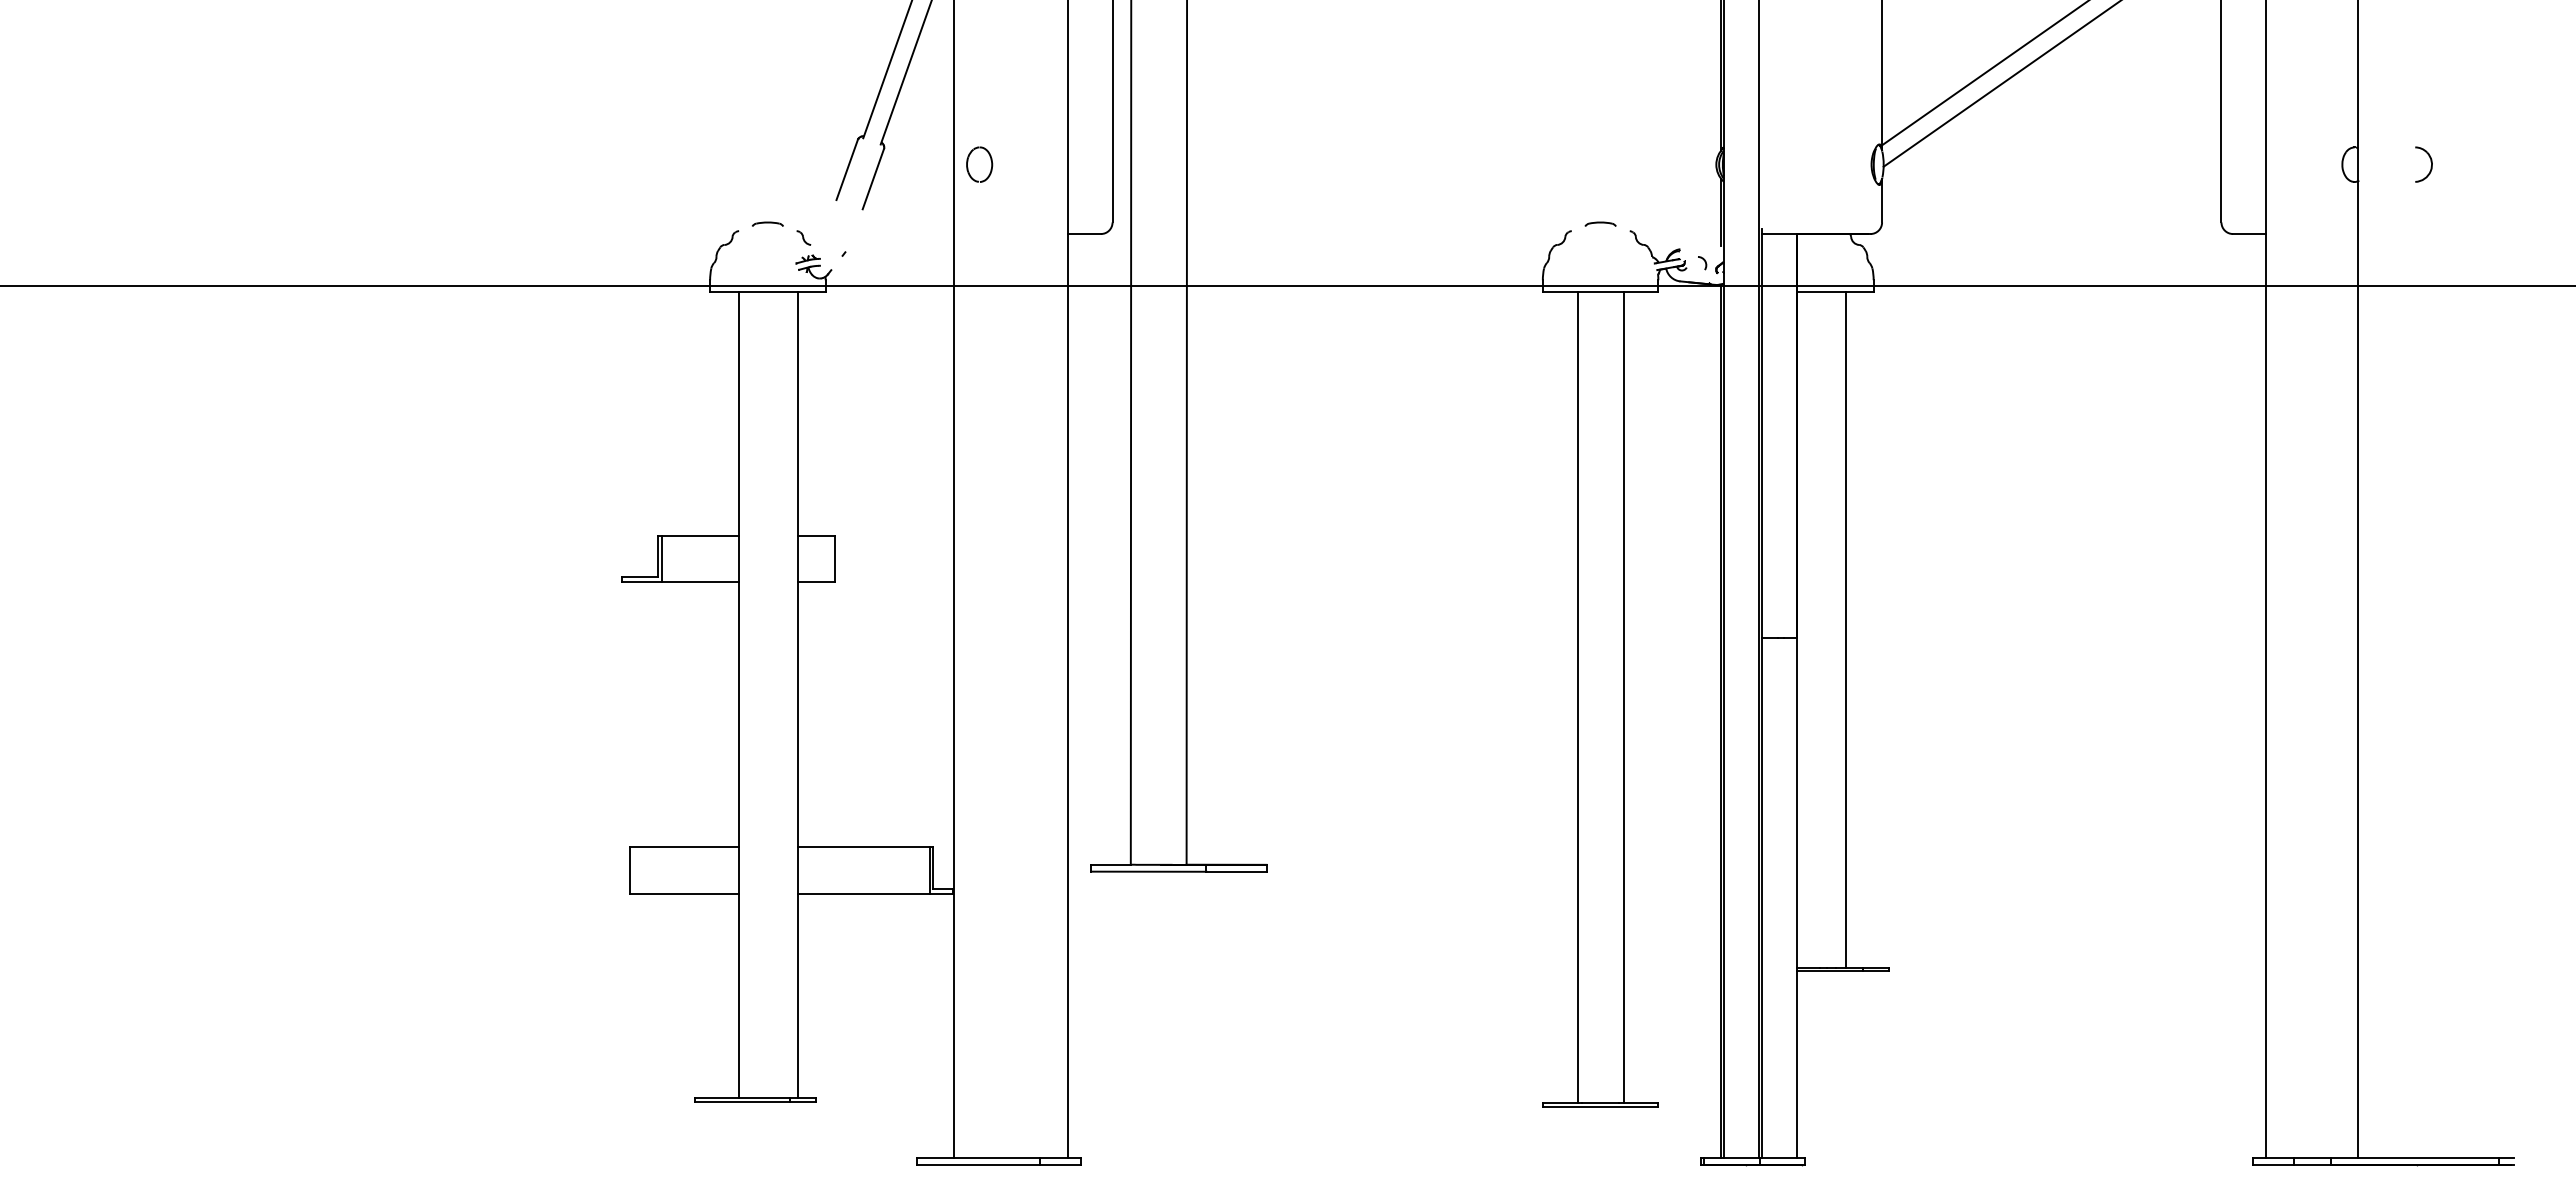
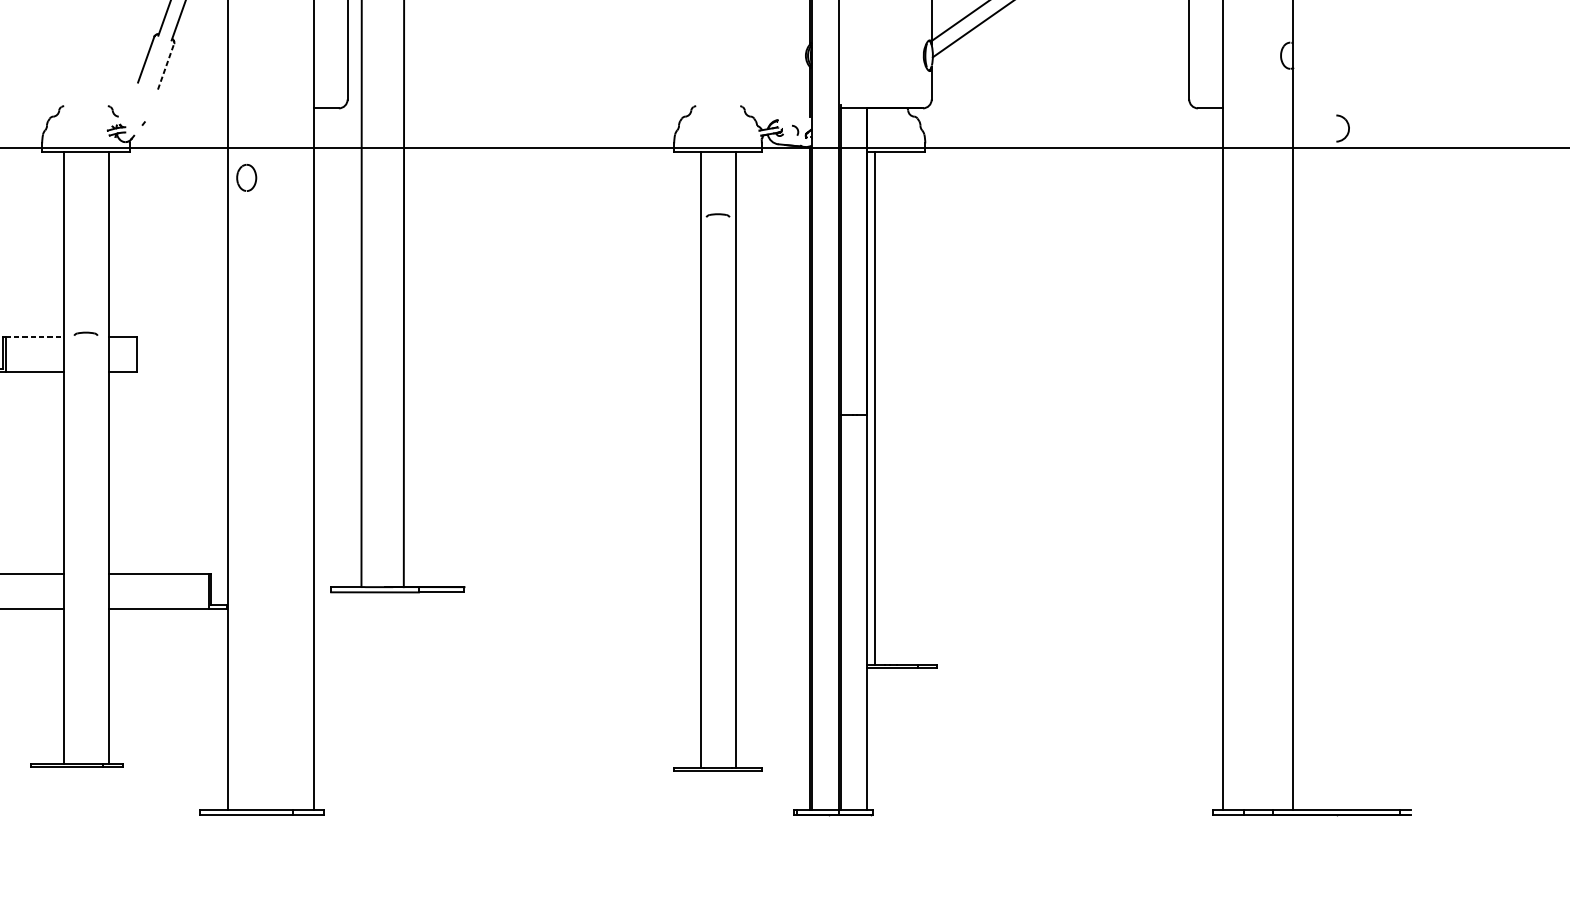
part: (968, 161) -> (238, 175), moved
part: (2430, 162) -> (1347, 126), moved
line: (873, 179) -> (166, 66), solid -> dashed
part: (767, 223) -> (85, 333), moved
part: (1600, 223) -> (717, 214), moved
line: (700, 535) -> (34, 337), solid -> dashed
line: (1845, 629) -> (875, 408), moved

